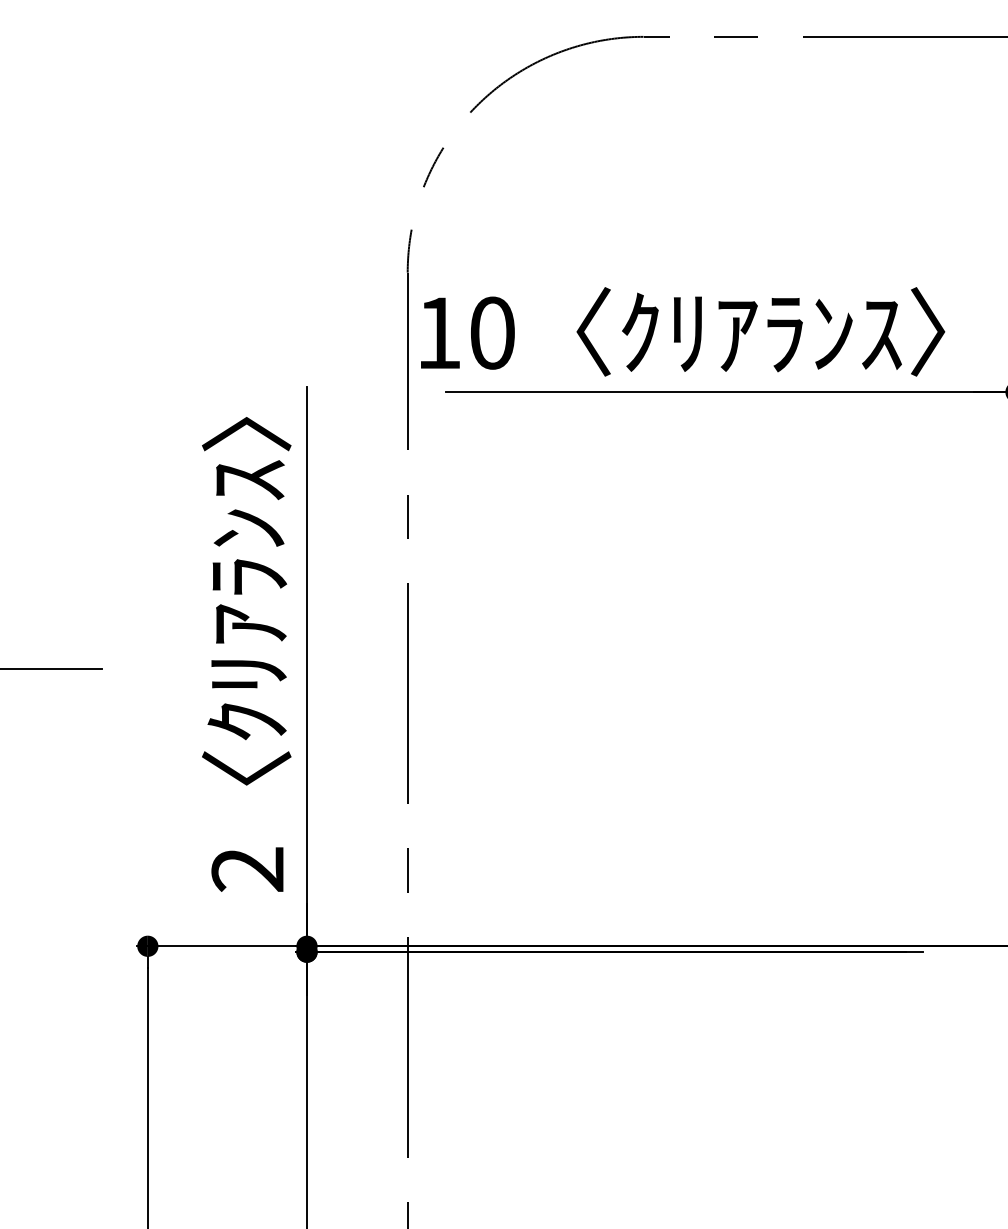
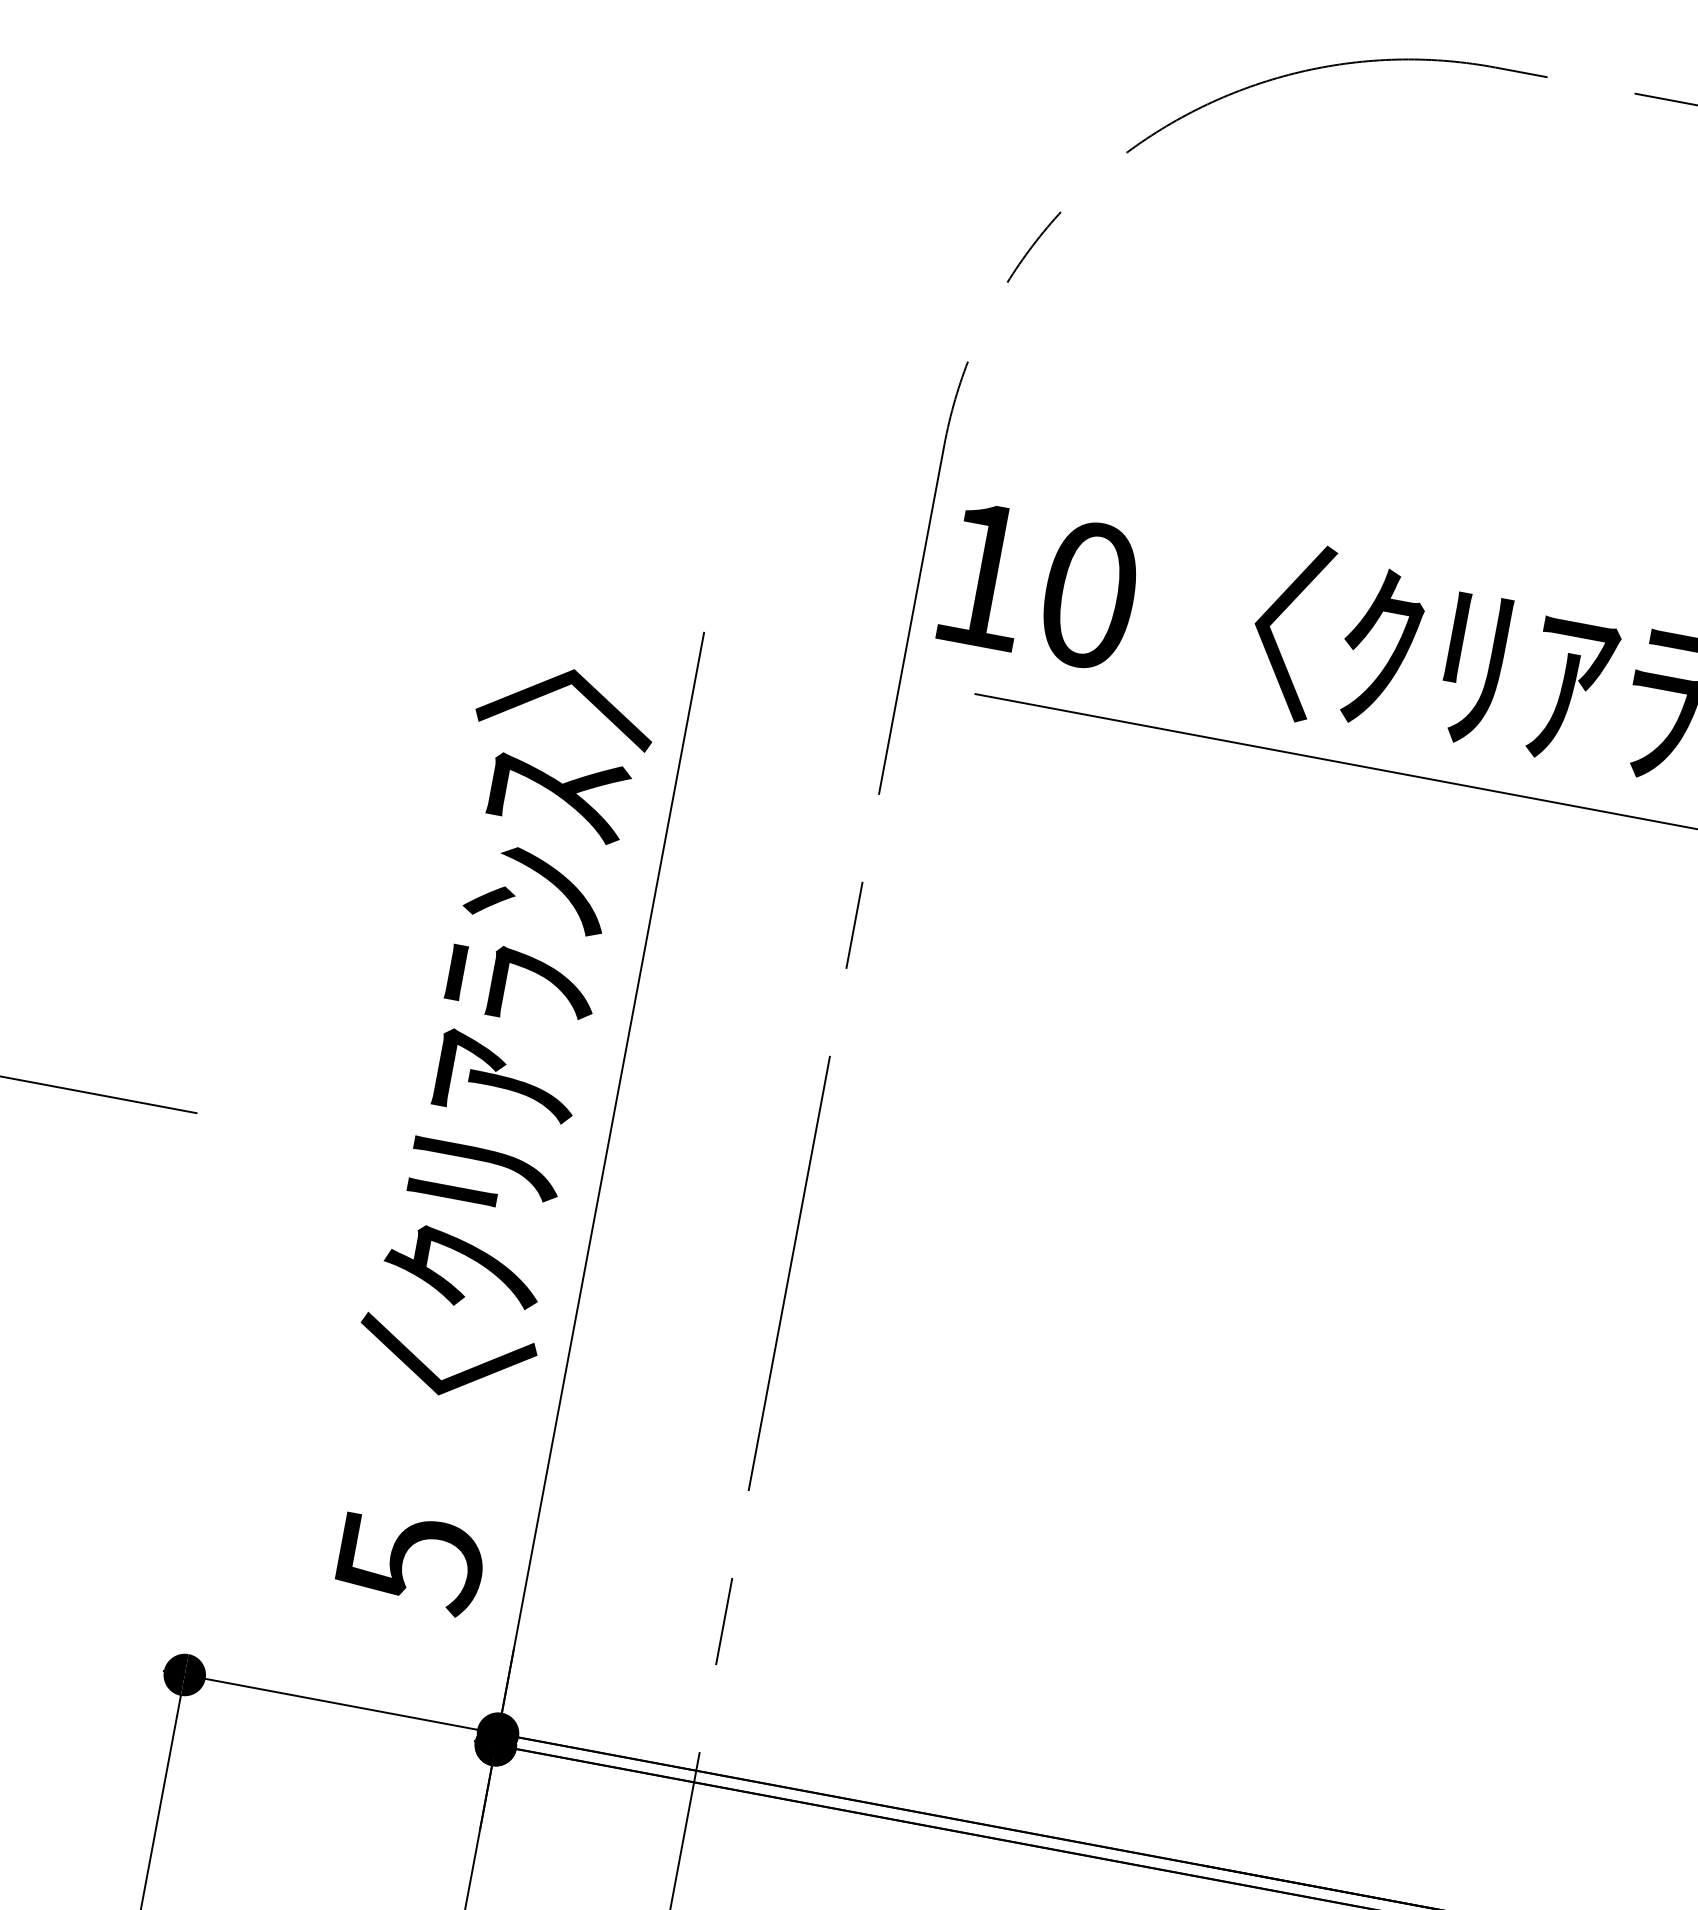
text: (247, 870) -> (408, 1562), 2 -> 5

